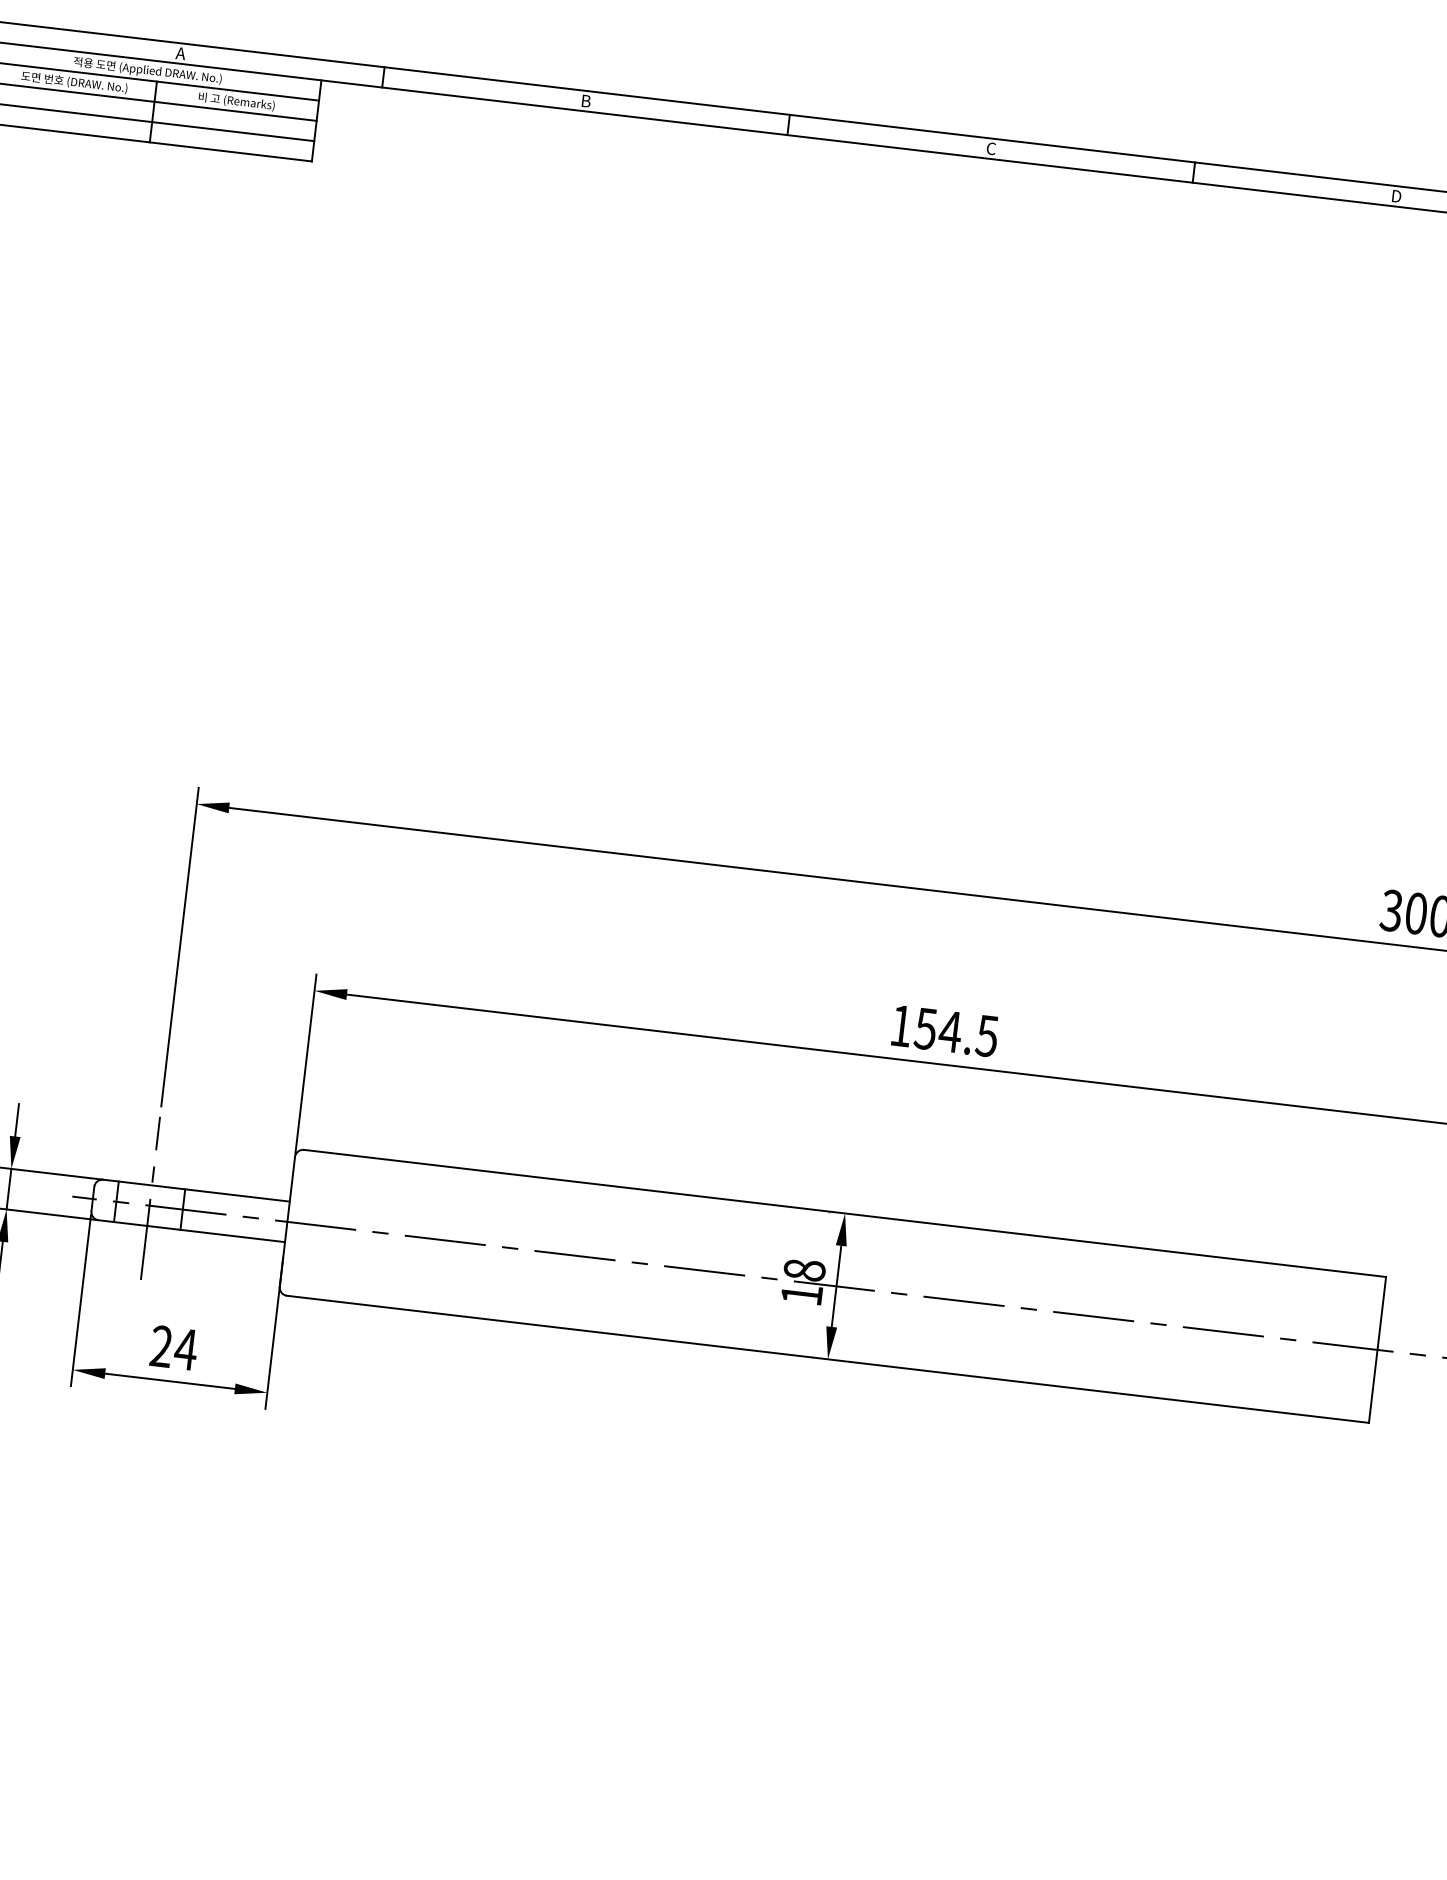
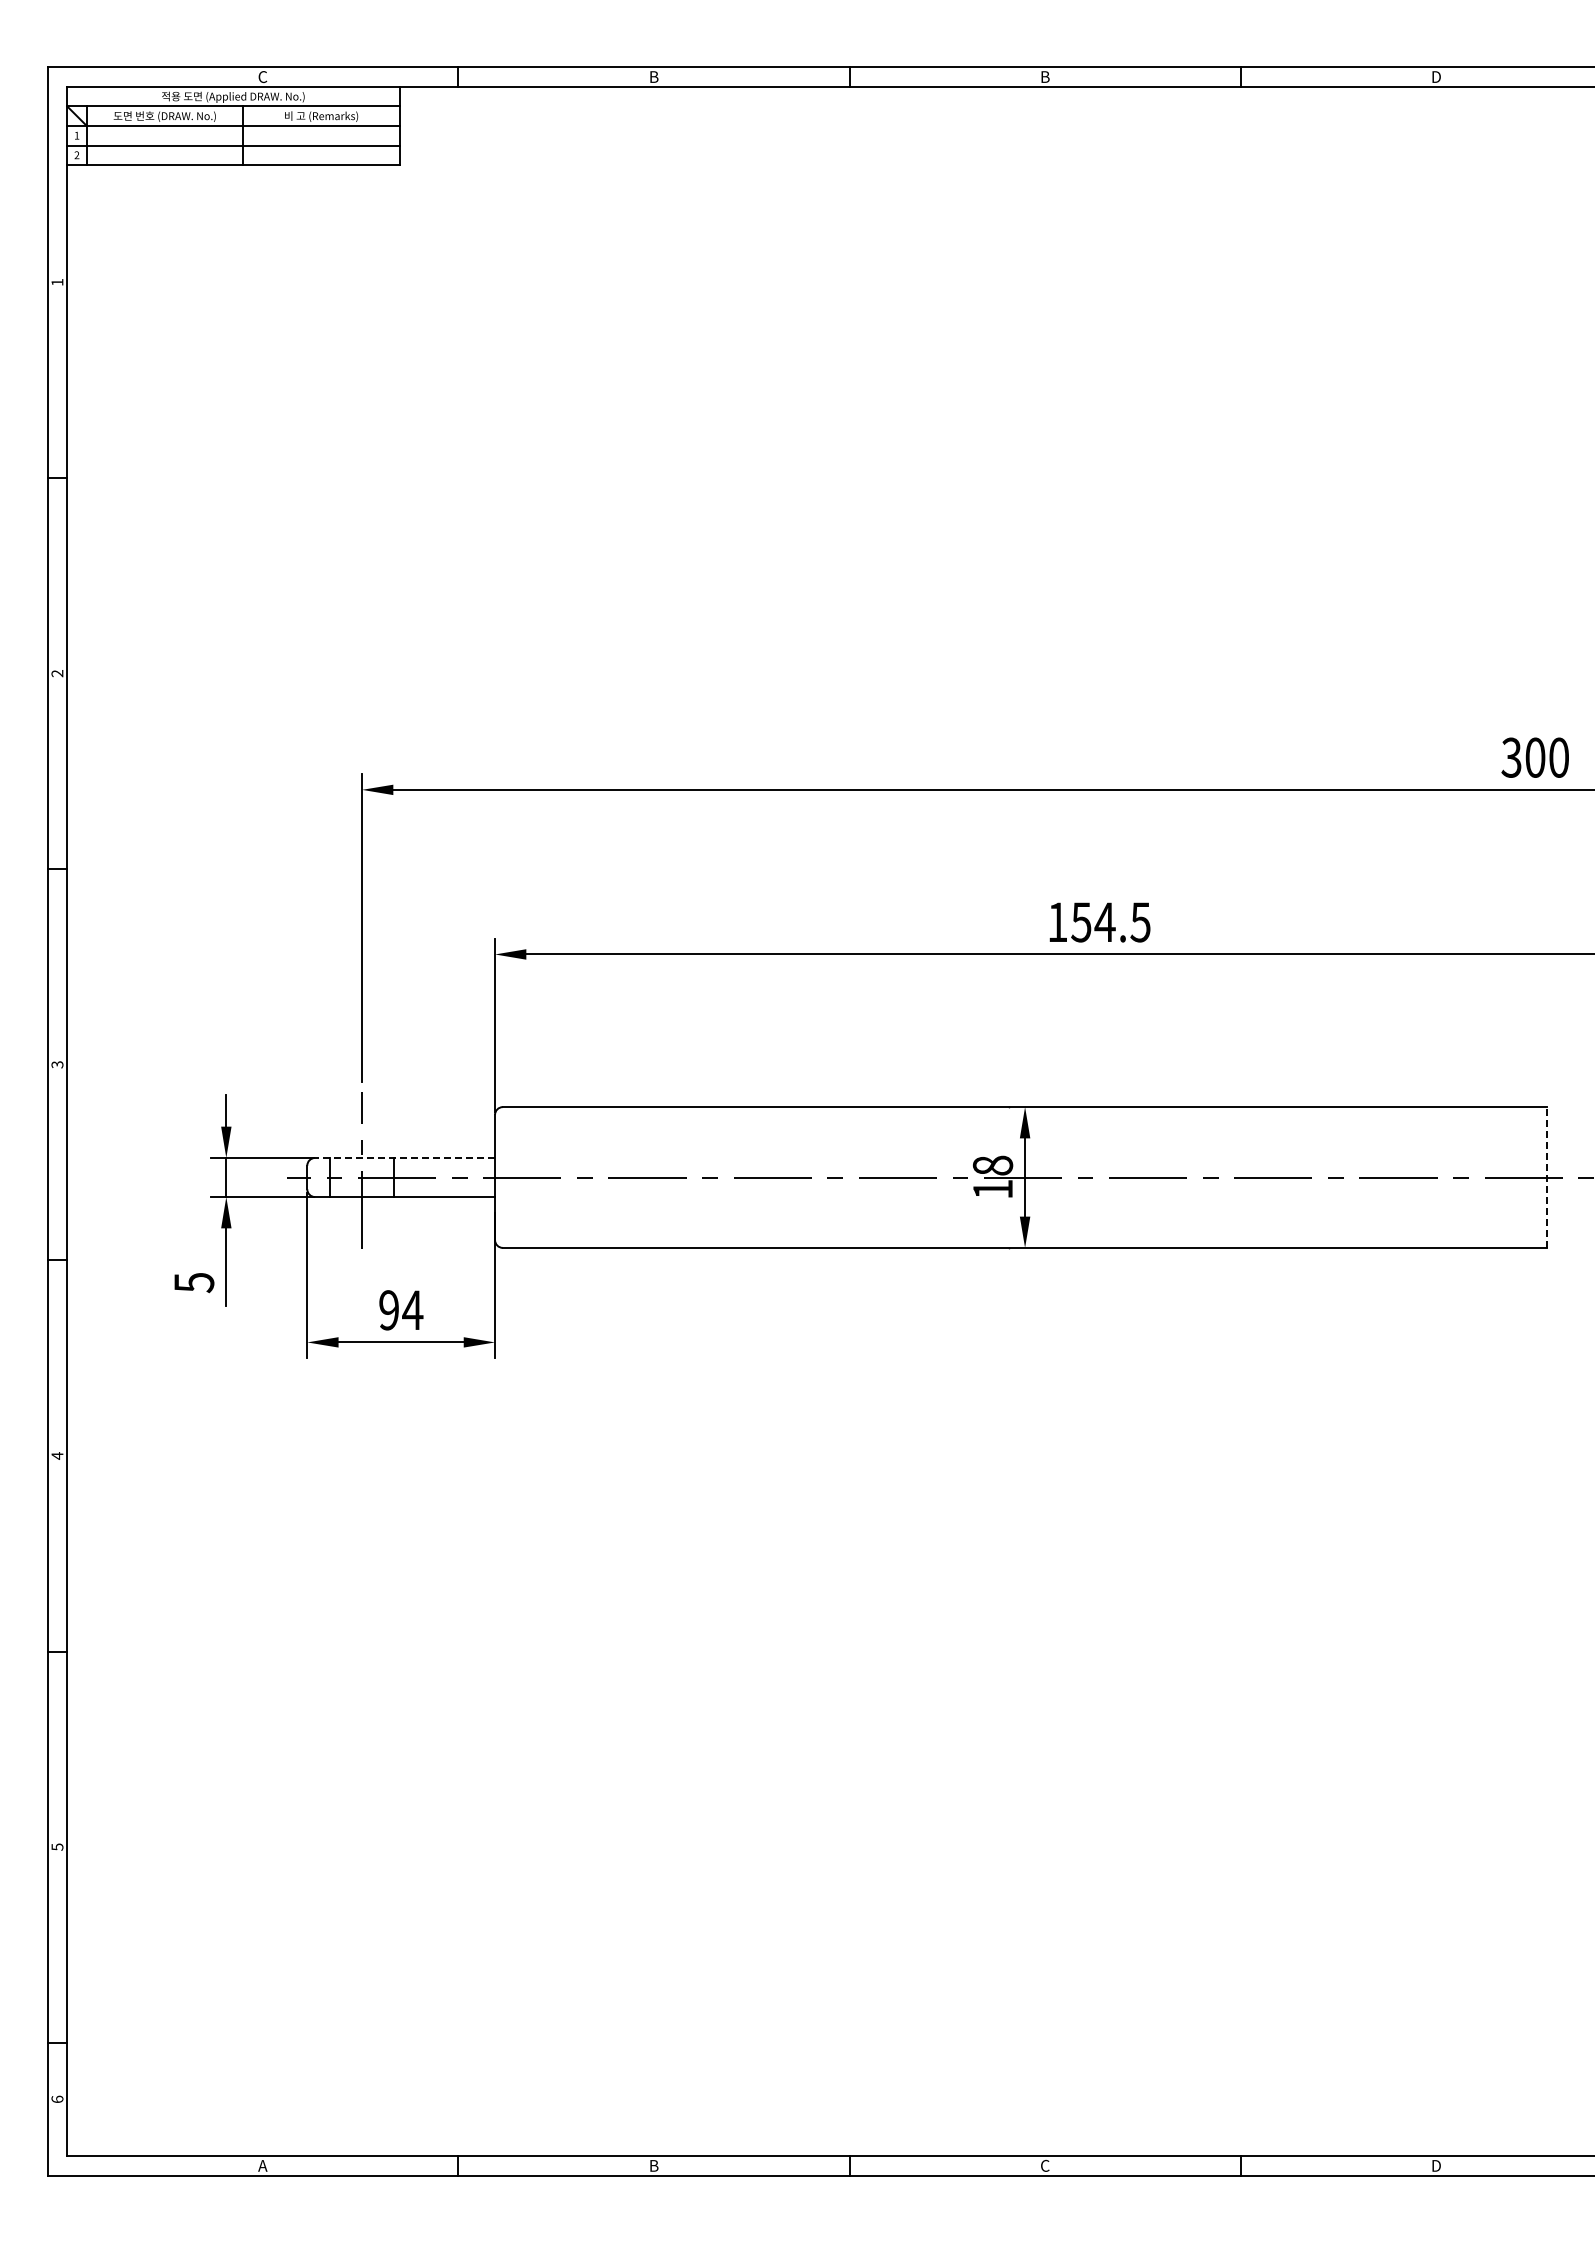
text: (180, 53) -> (262, 77), A -> C
text: (991, 149) -> (1045, 77), C -> B
line: (197, 1190) -> (405, 1157), solid -> dashed
text: (160, 1346) -> (388, 1310), 24 -> 94
line: (1377, 1349) -> (1547, 1177), solid -> dashed

